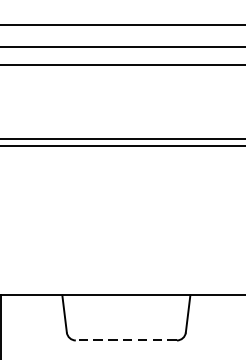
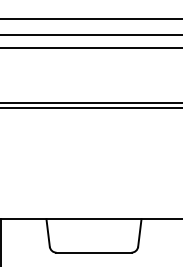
line: (127, 340) -> (94, 252), dashed -> solid

